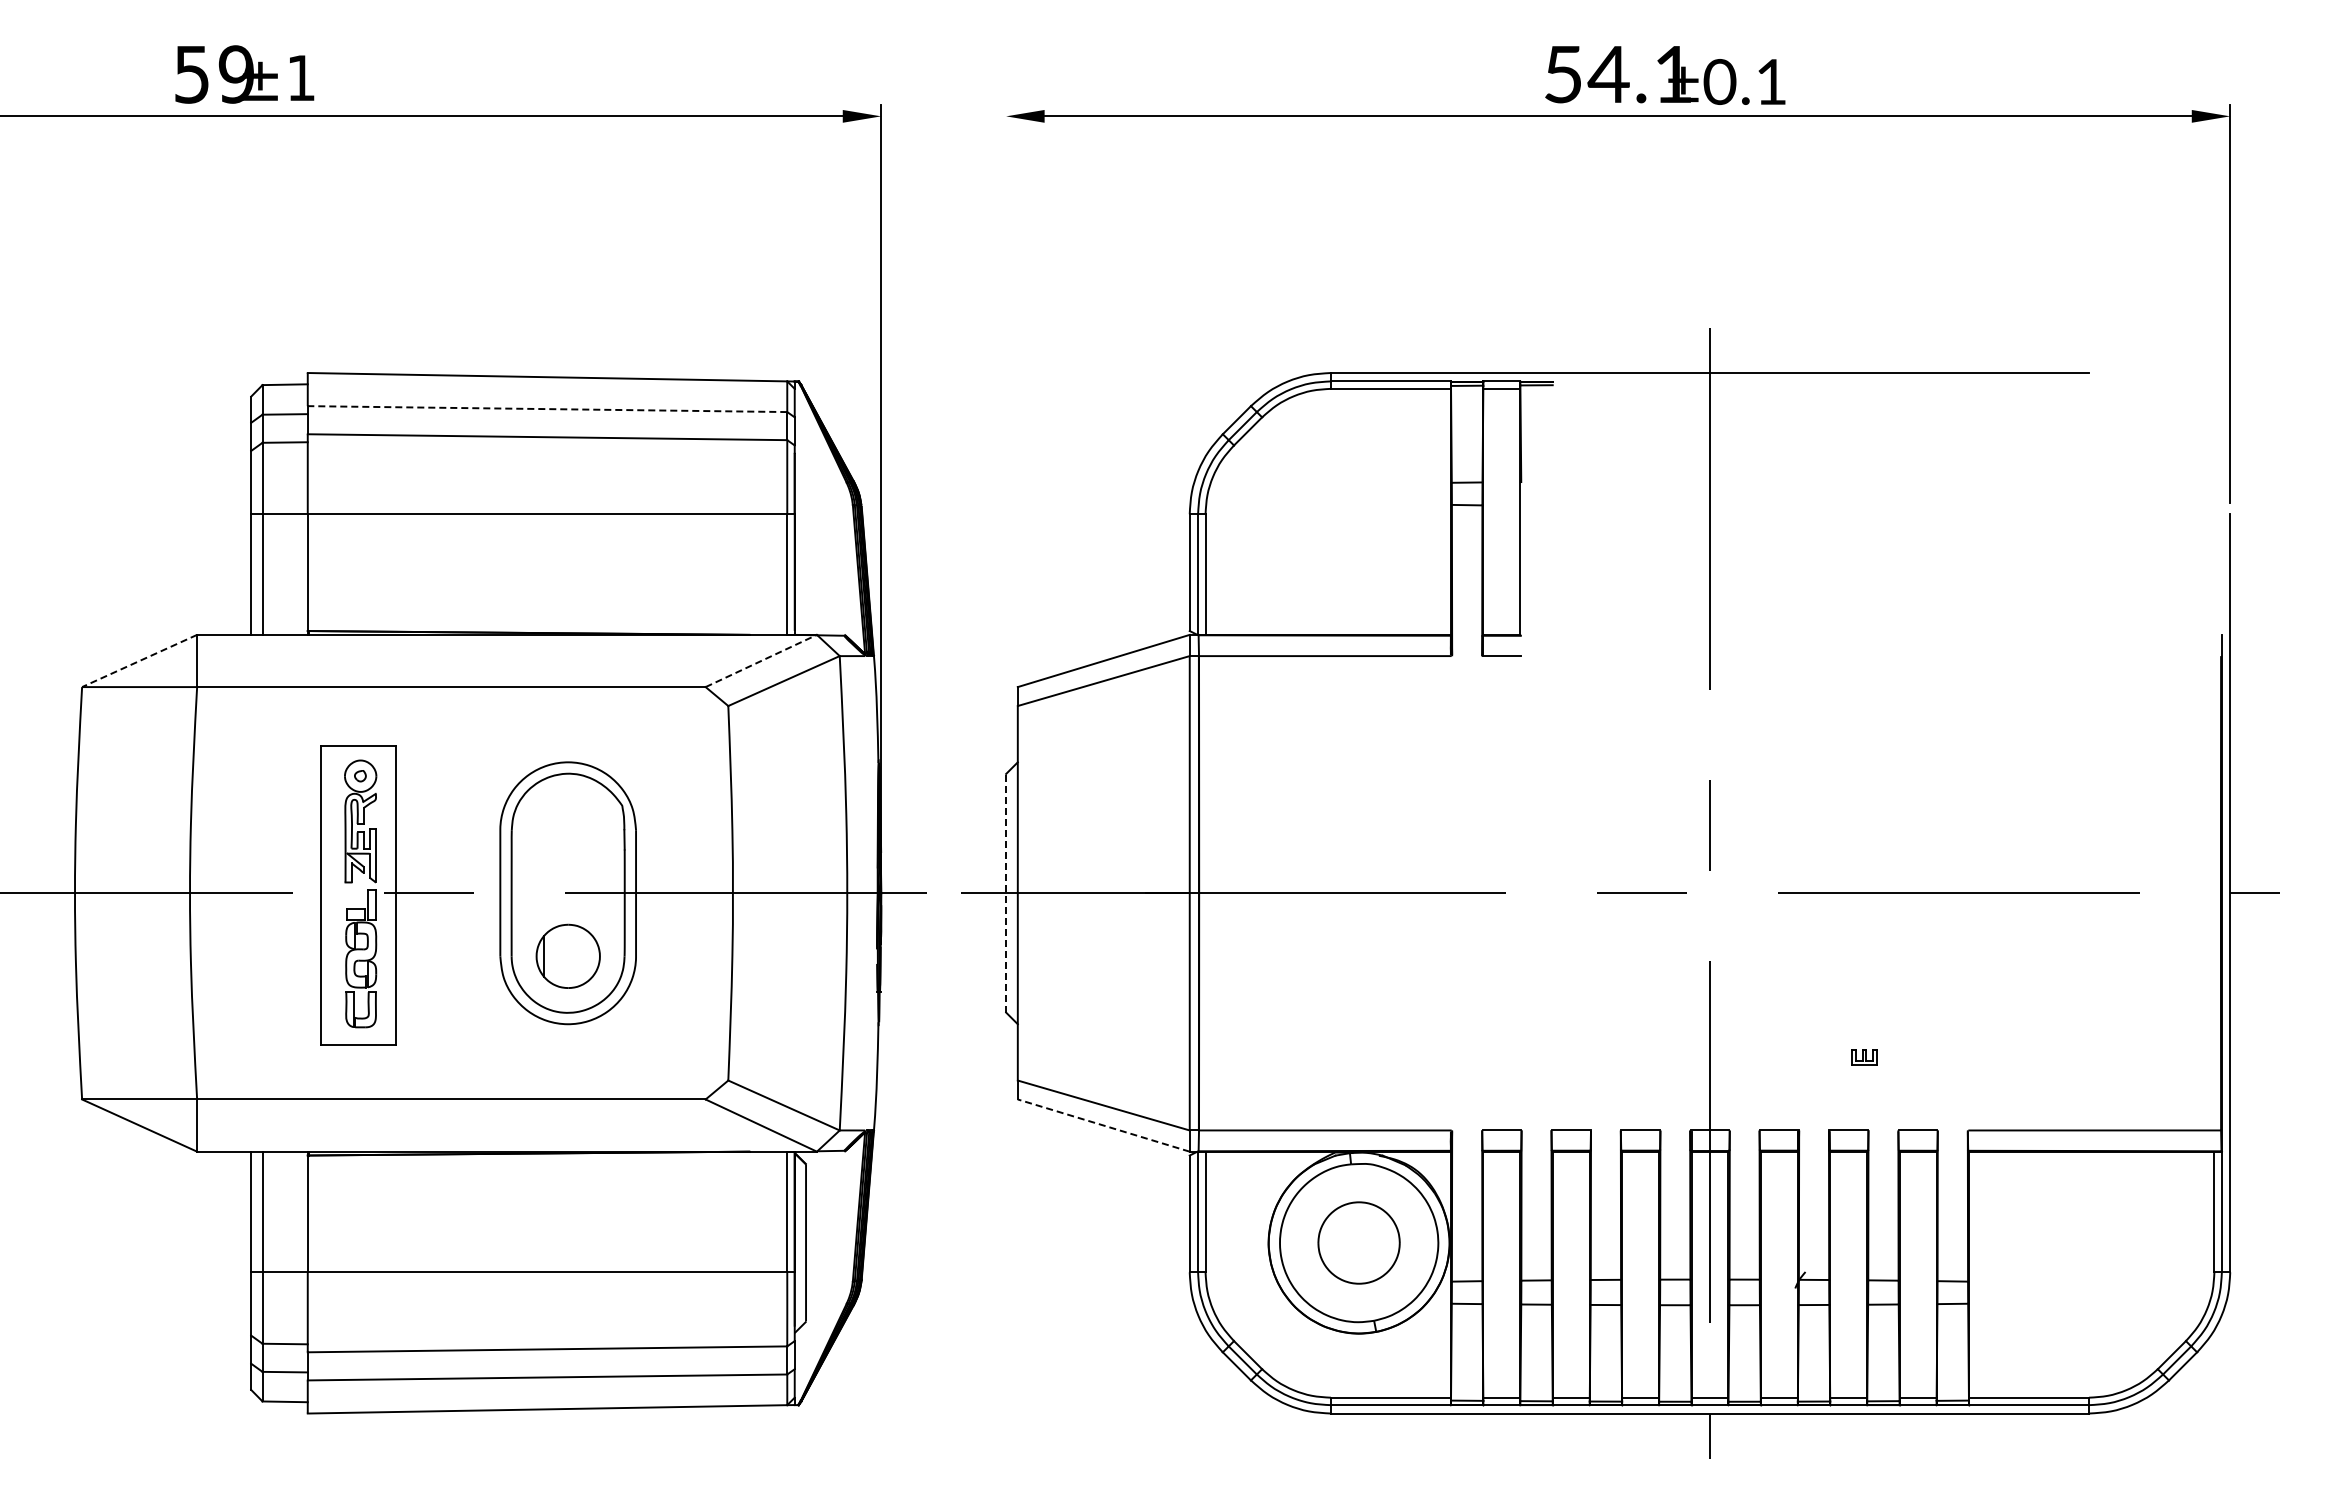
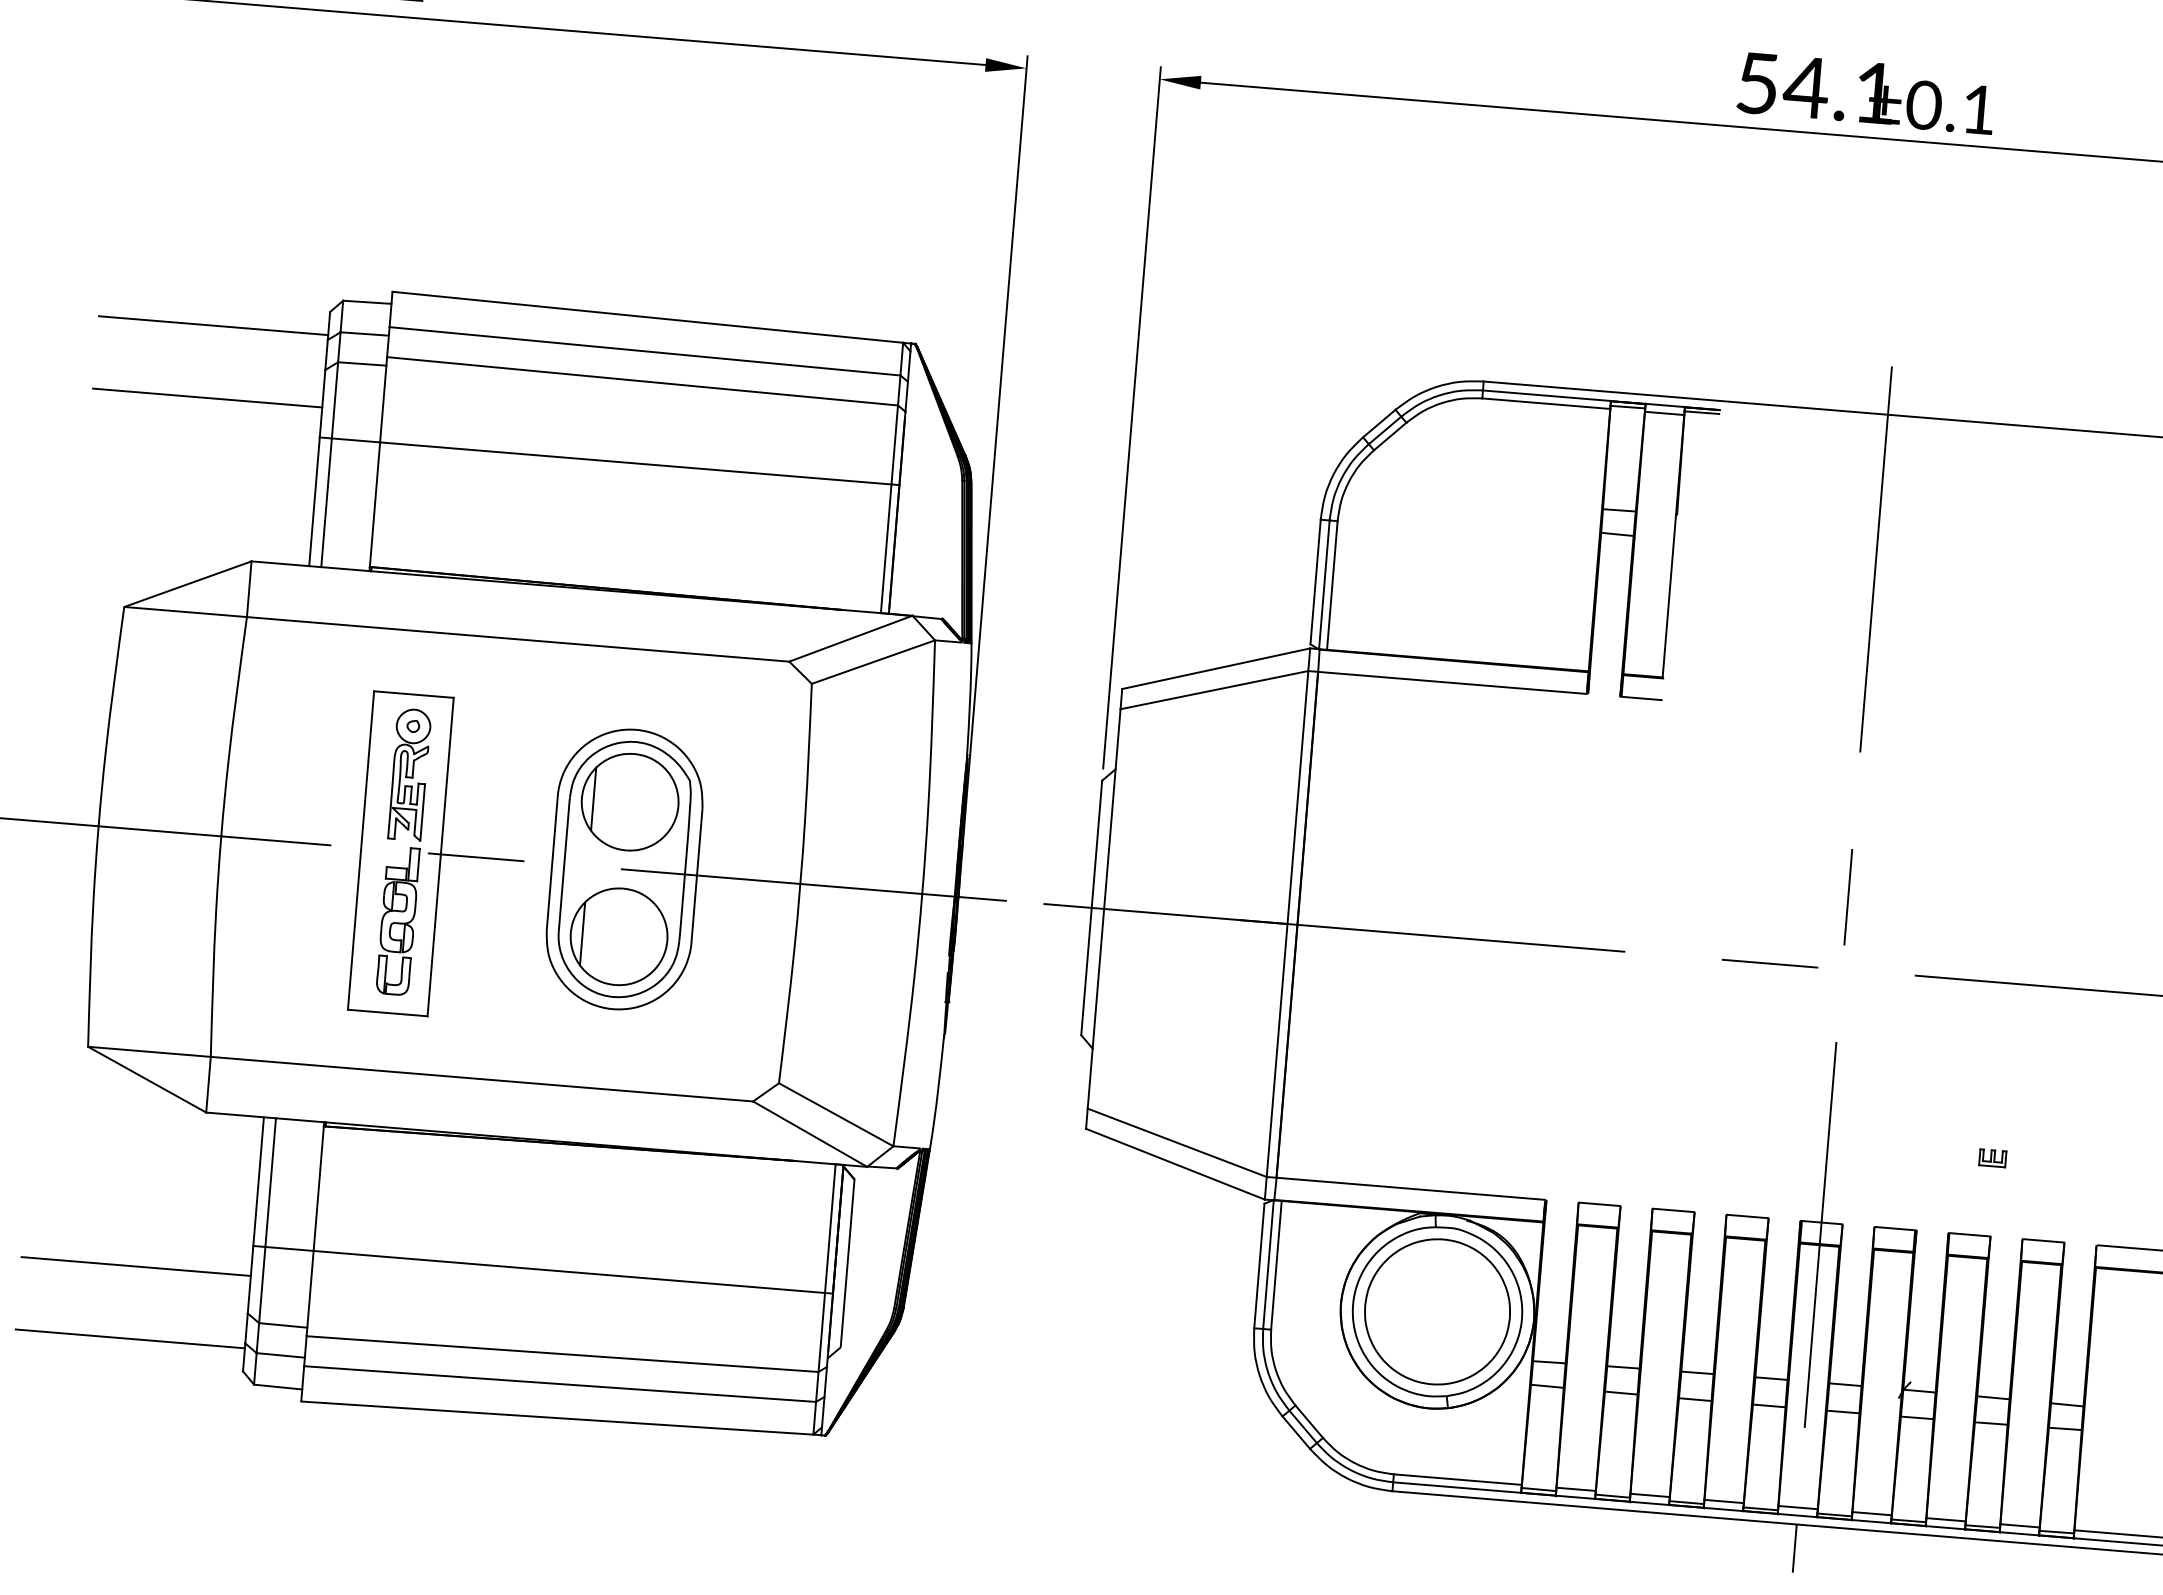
line: (547, 409) -> (644, 351), dashed -> solid
line: (143, 418) -> (213, 325), added
line: (1006, 433) -> (1132, 417), added
line: (143, 486) -> (207, 398), added
line: (761, 660) -> (851, 638), dashed -> solid
line: (139, 661) -> (187, 584), dashed -> solid
part: (568, 830) -> (630, 802), added
line: (1006, 892) -> (1092, 907), dashed -> solid
part: (568, 956) -> (619, 936), size x1.43
line: (1103, 1125) -> (1175, 1164), dashed -> solid
part: (1358, 1242) -> (1436, 1311), size x1.67
line: (143, 1300) -> (135, 1266), added
line: (143, 1368) -> (130, 1339), added

